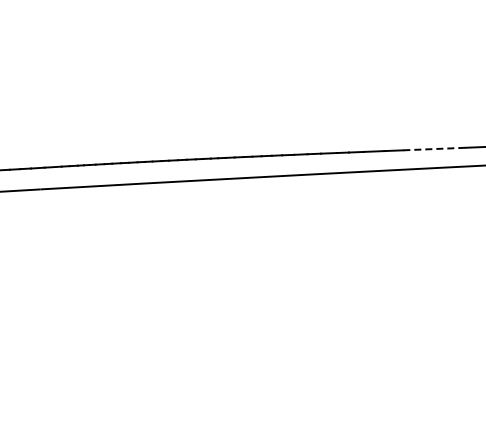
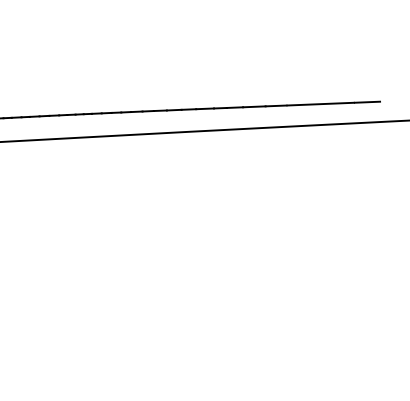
line: (434, 149) -> (320, 104), dashed -> solid

